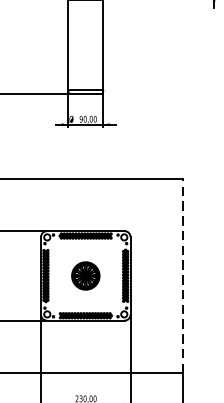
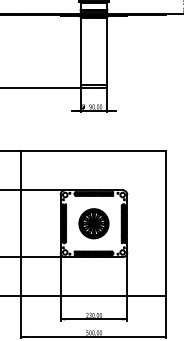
part: (85, 275) -> (93, 223), size x1.43
line: (183, 275) -> (166, 223), dashed -> solid

